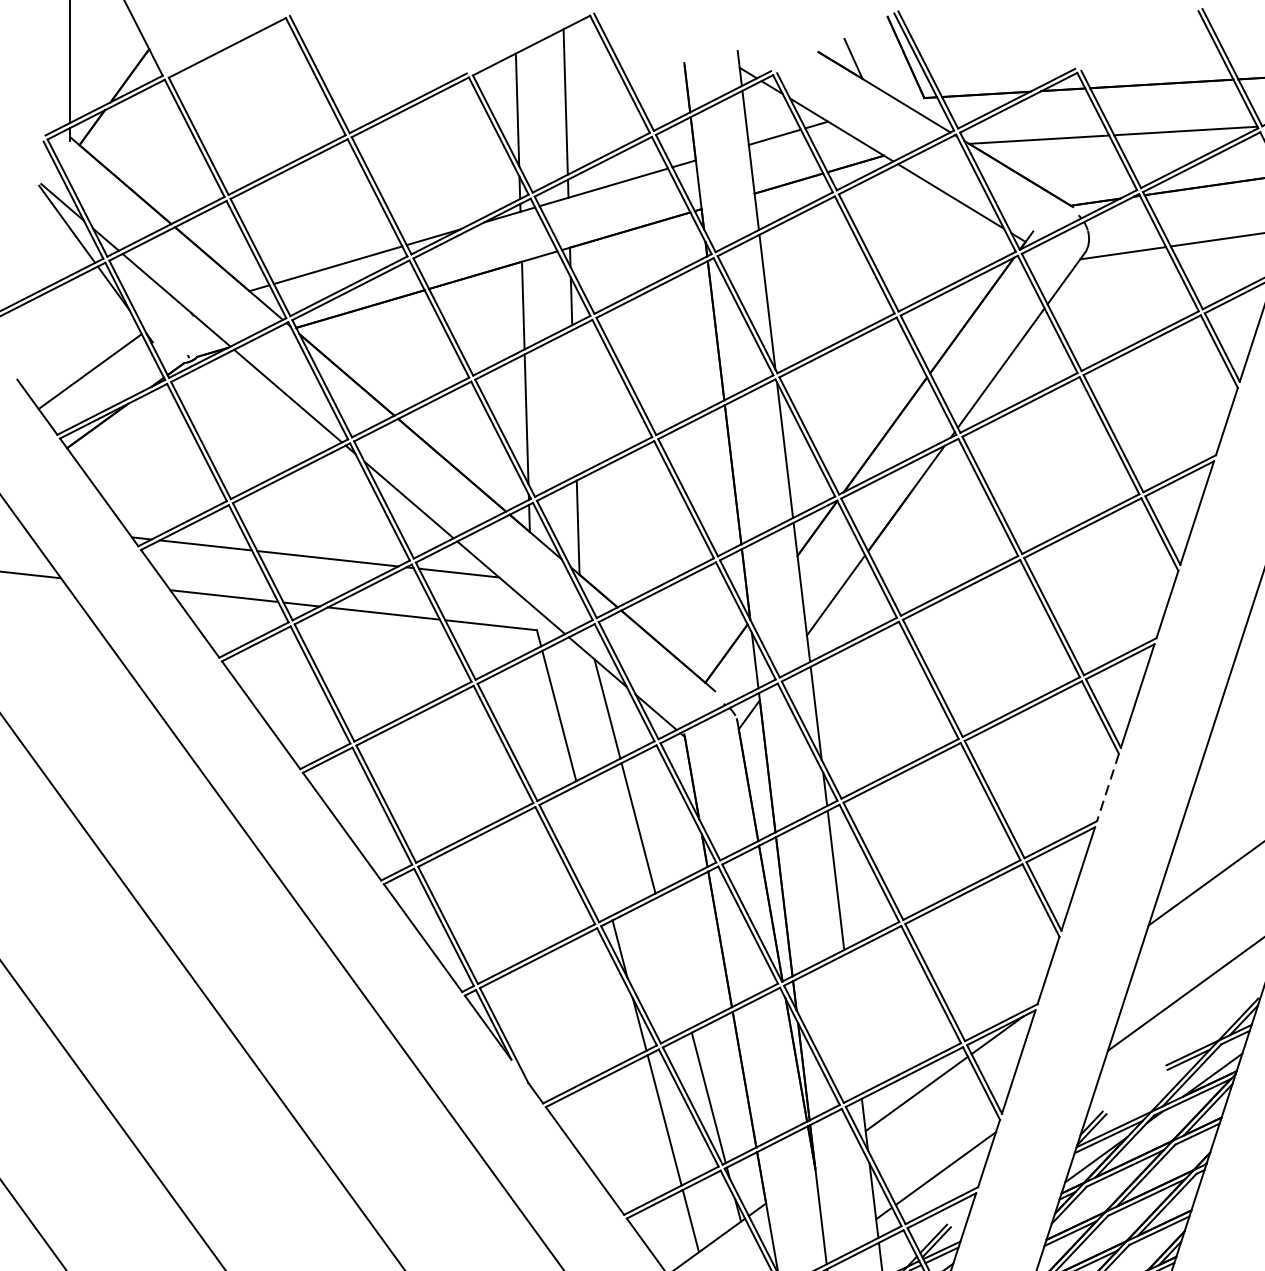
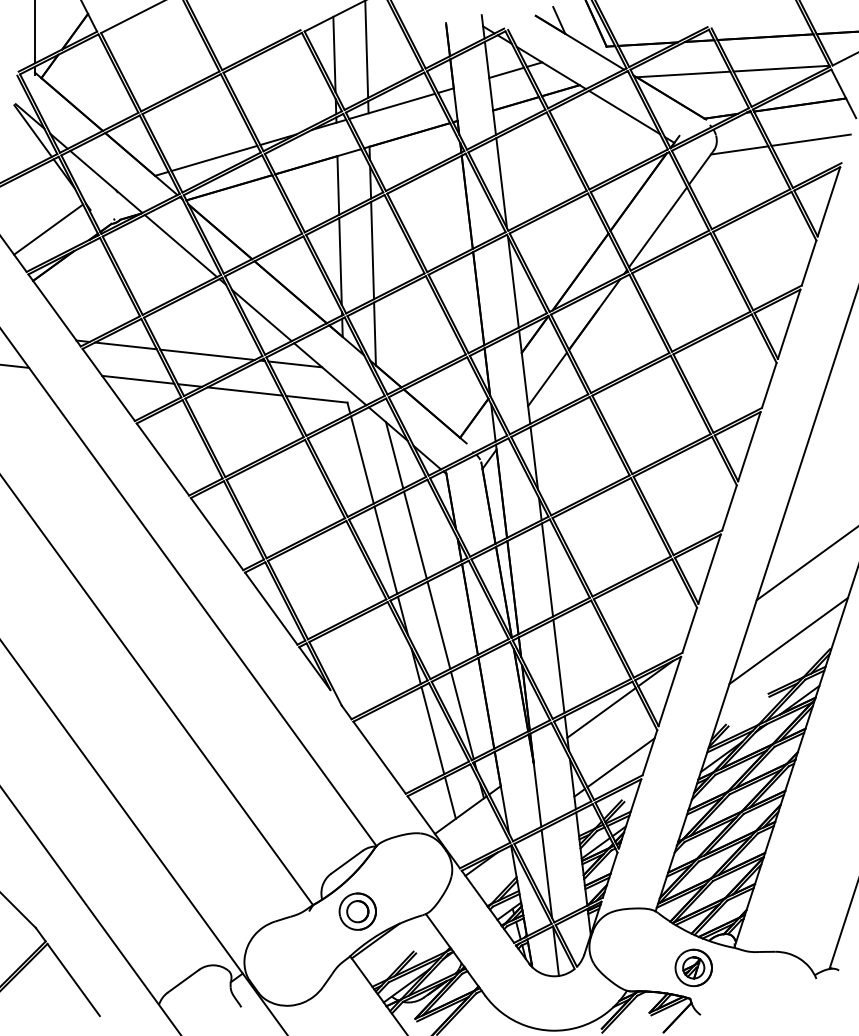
line: (574, 402) -> (372, 250), added
line: (1107, 786) -> (729, 507), dashed -> solid
line: (593, 849) -> (385, 549), added
line: (673, 961) -> (438, 624), added
line: (852, 1023) -> (558, 665), added

